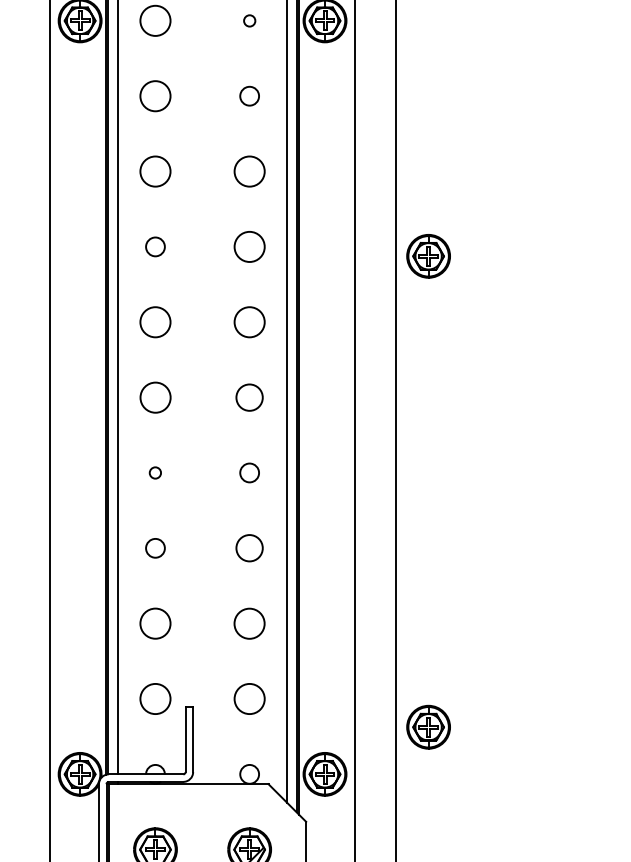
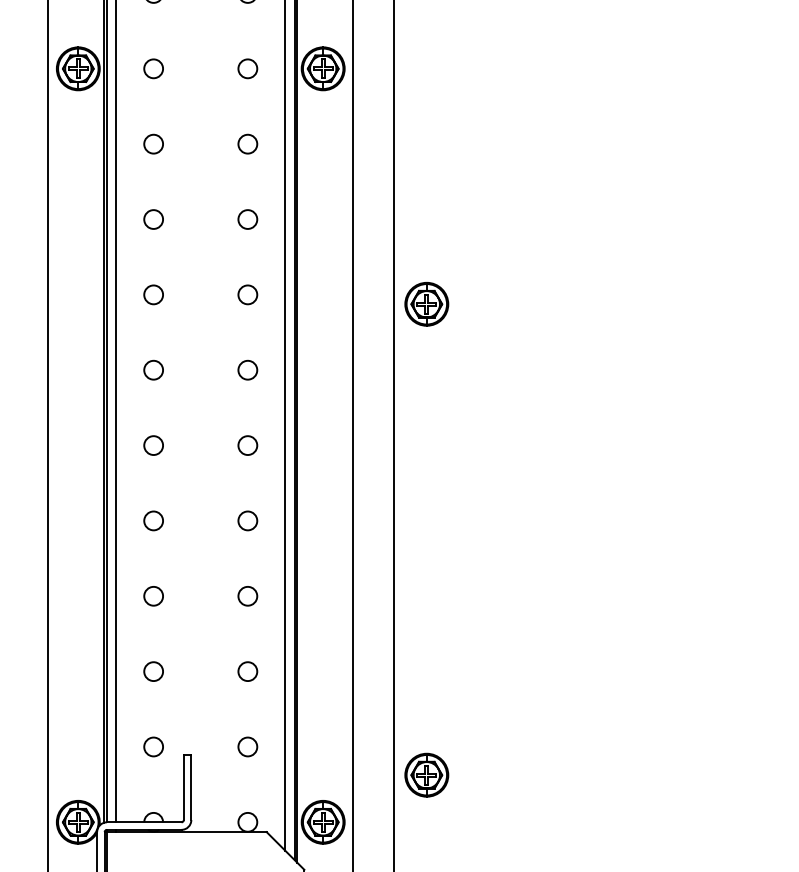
circle: (155, 20) -> (153, 68), size x0.62
circle: (249, 20) -> (247, 68), size x1.67
circle: (155, 95) -> (153, 143), size x0.62
circle: (155, 171) -> (153, 219), size x0.62
circle: (249, 171) -> (247, 219), size x0.62
circle: (249, 246) -> (247, 294), size x0.62
circle: (155, 321) -> (153, 369), size x0.62
circle: (249, 321) -> (247, 369), size x0.62
circle: (155, 397) -> (153, 445), size x0.62
circle: (249, 397) -> (247, 445), size x0.71
circle: (155, 472) -> (153, 520), size x1.67
circle: (249, 548) -> (247, 596), size x0.71
circle: (155, 623) -> (153, 671), size x0.62
circle: (249, 623) -> (247, 671), size x0.62
circle: (155, 698) -> (153, 746), size x0.62
circle: (249, 698) -> (247, 746), size x0.62

